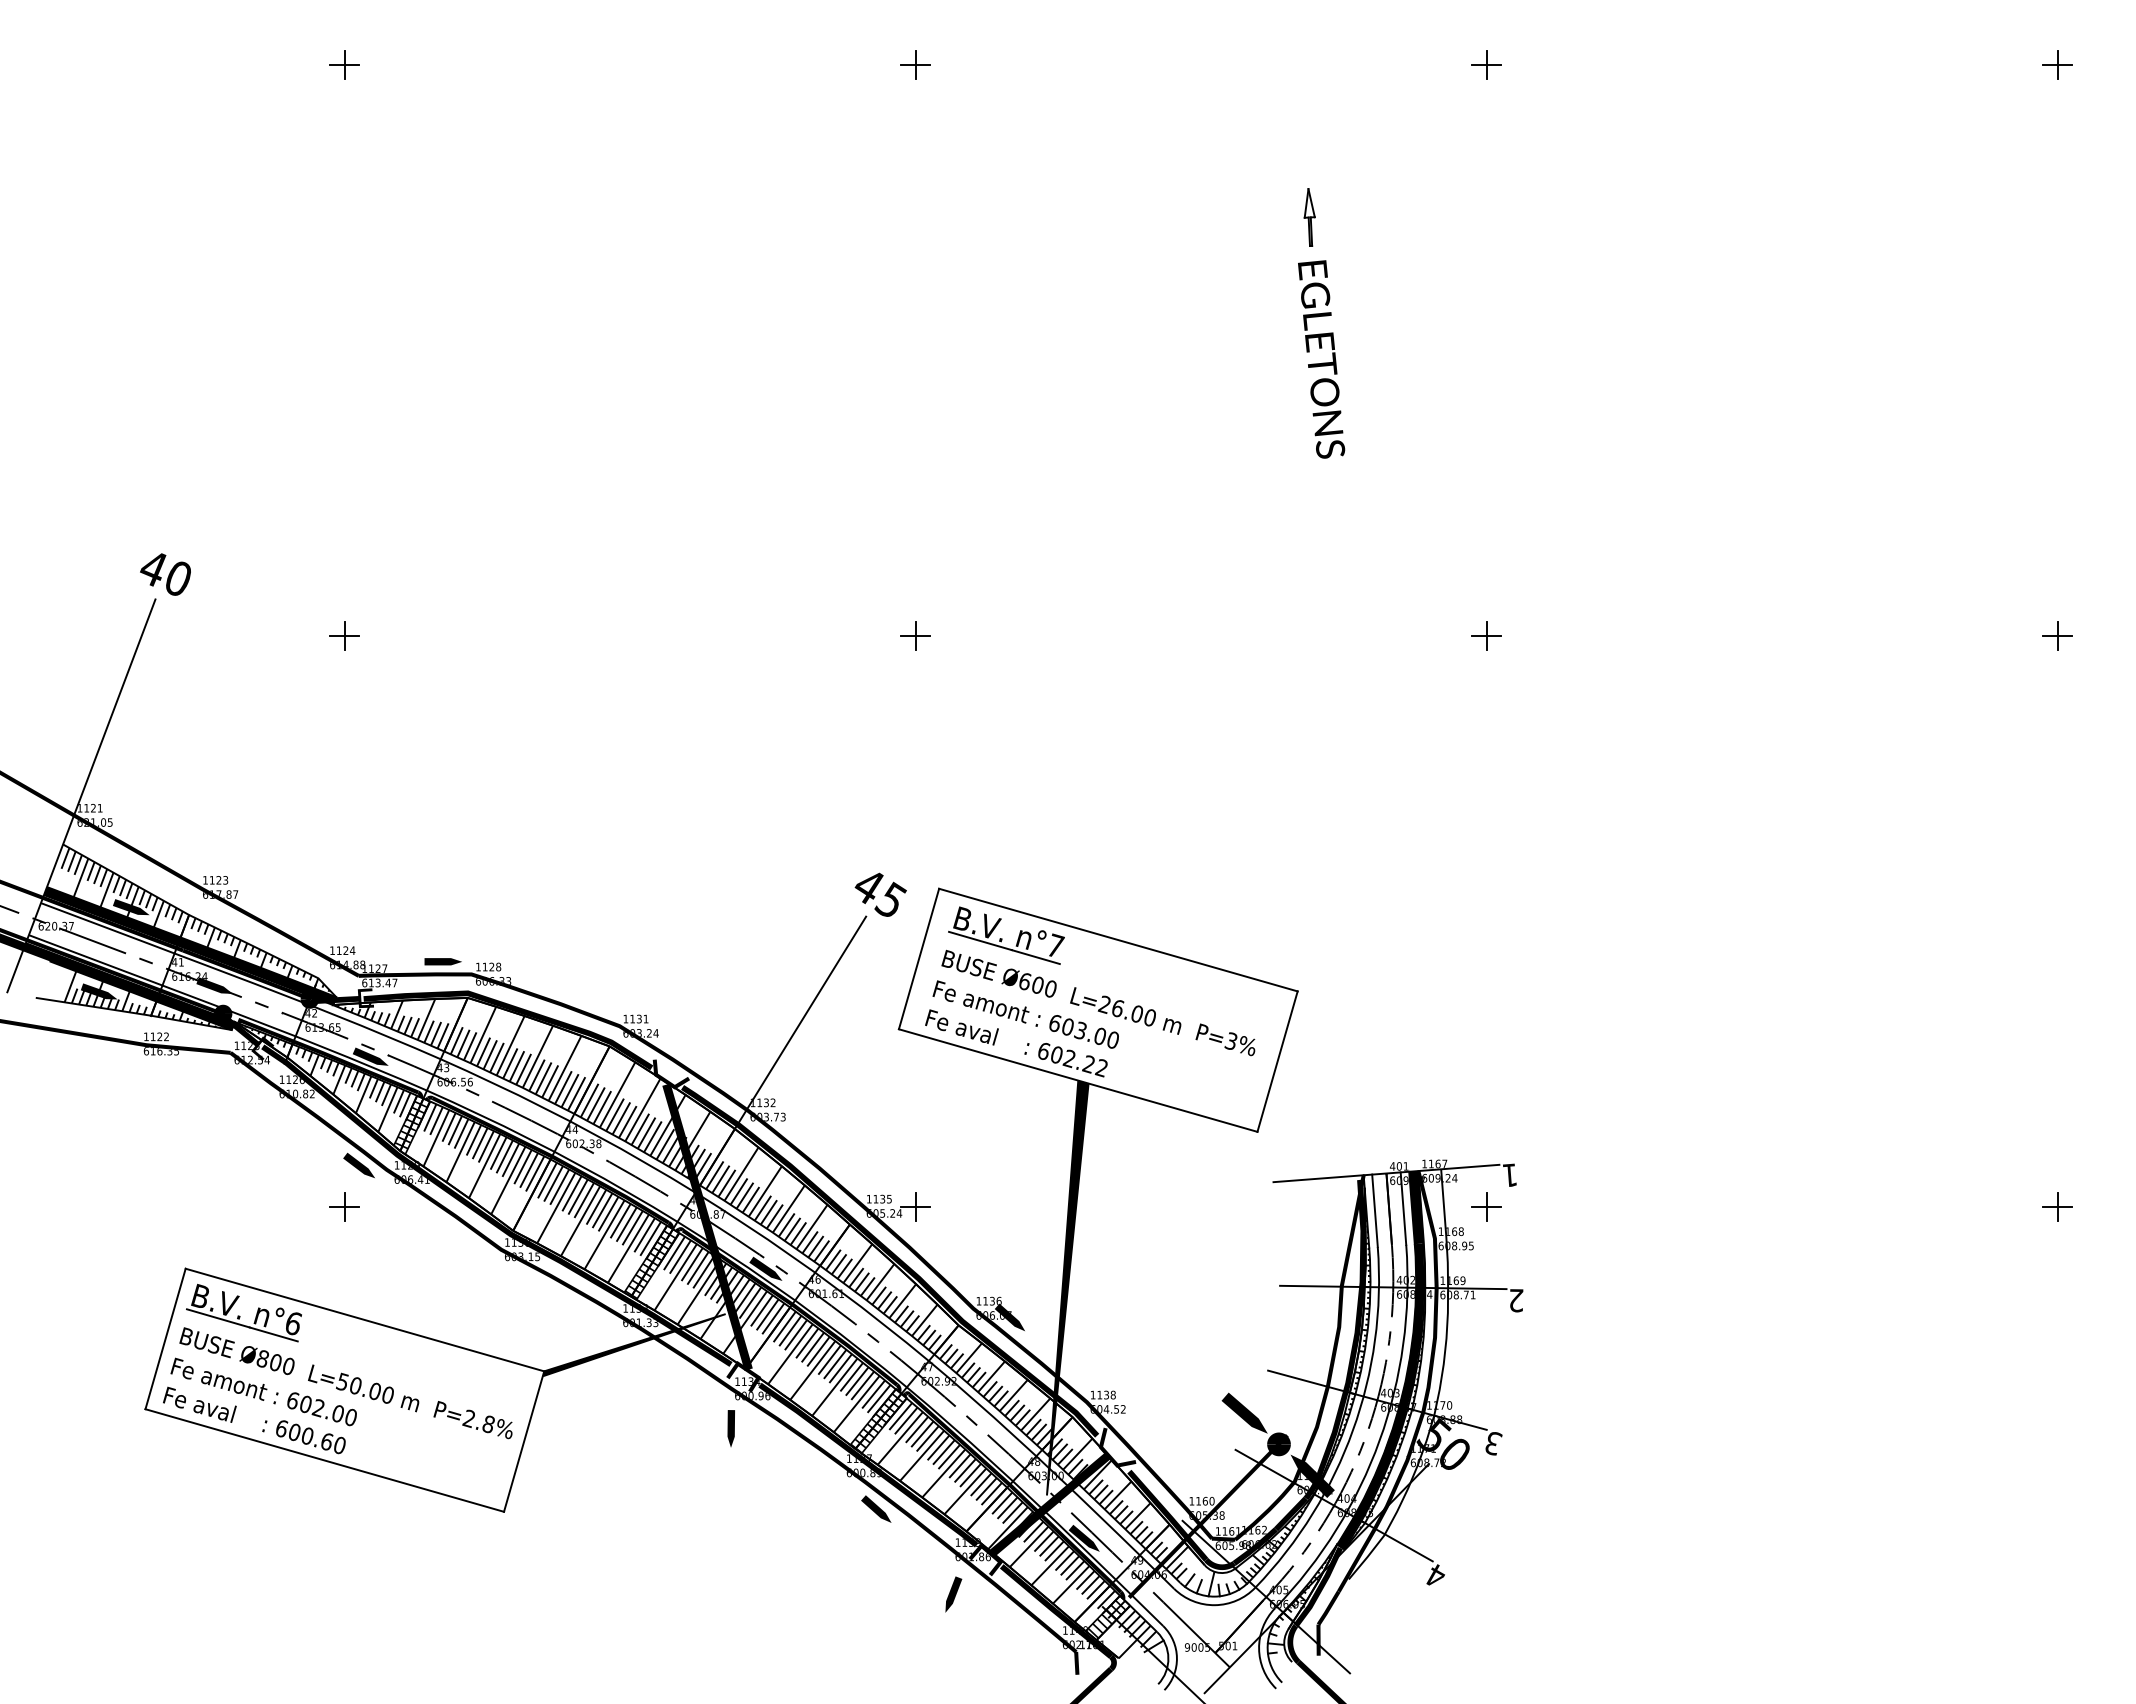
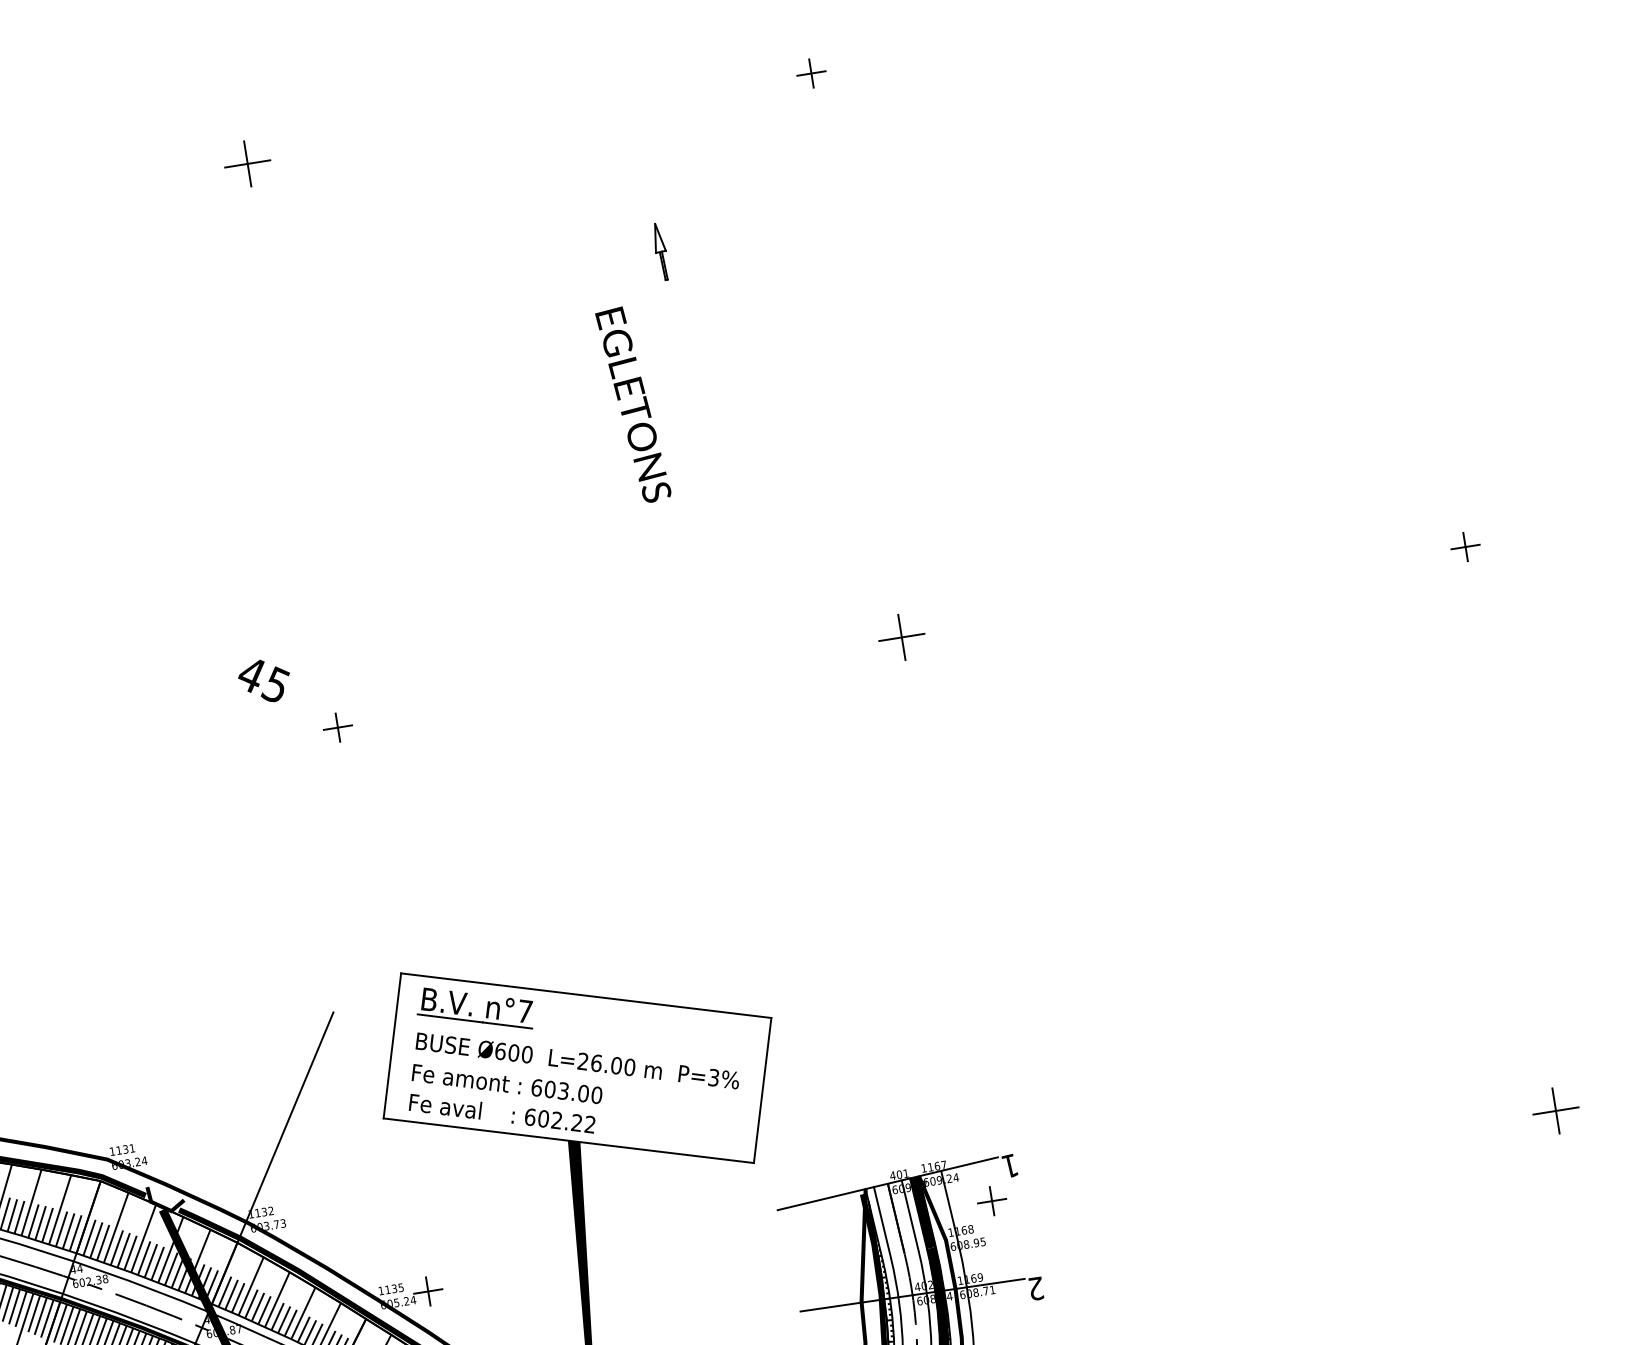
part: (915, 64) -> (247, 163), size x1.6
text: (1321, 359) -> (633, 405), moved
part: (1486, 635) -> (901, 636), size x1.6
text: (880, 894) -> (264, 681), moved
part: (2057, 1206) -> (1555, 1110), size x1.6

